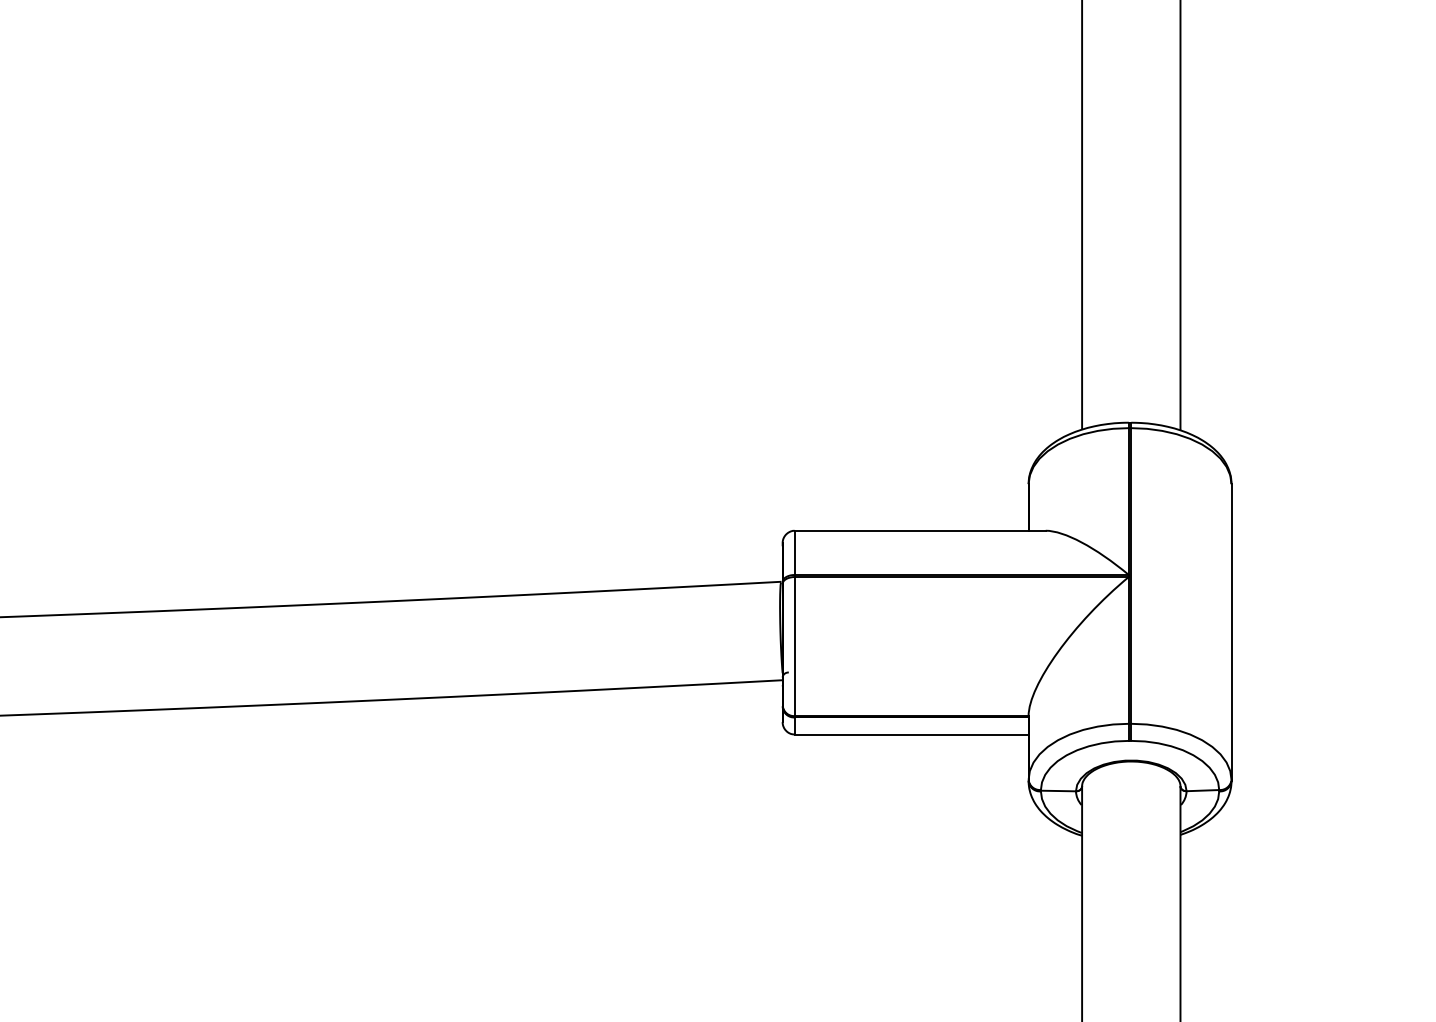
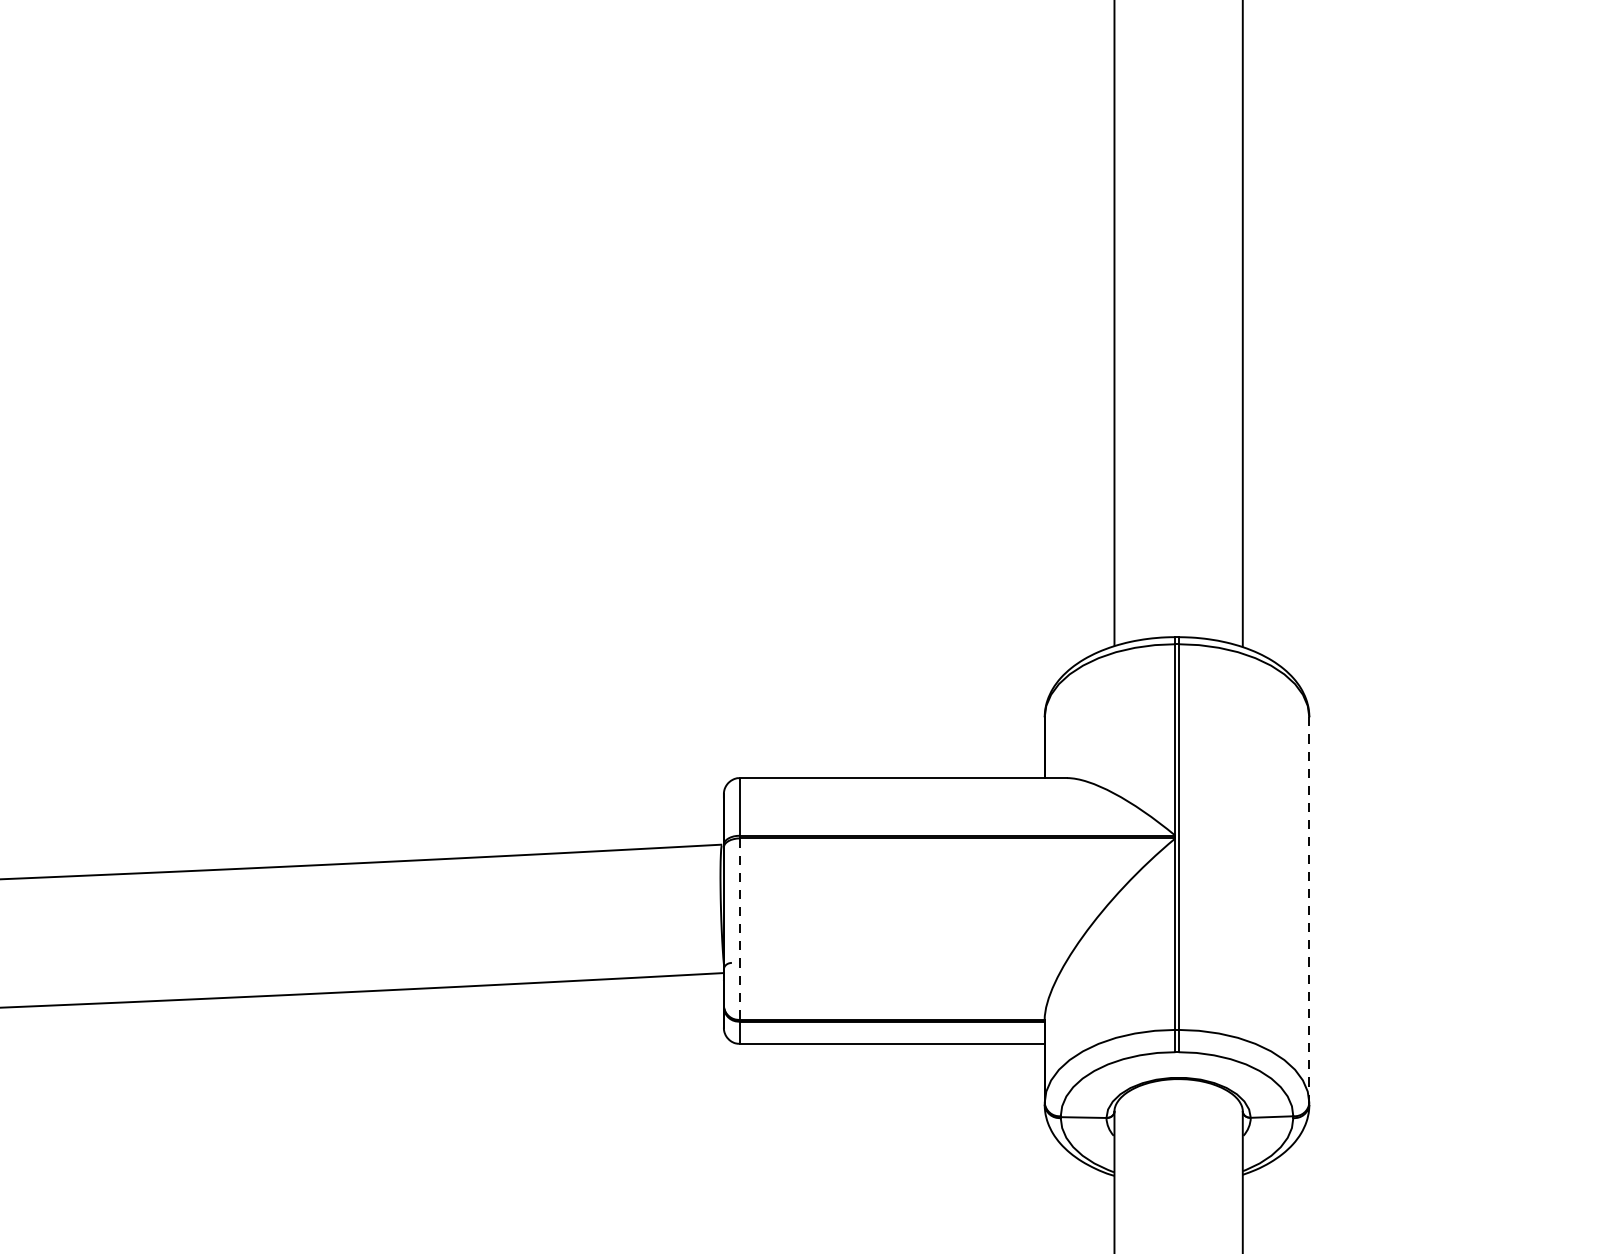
line: (1231, 631) -> (1309, 909), solid -> dashed
line: (794, 646) -> (739, 929), solid -> dashed

